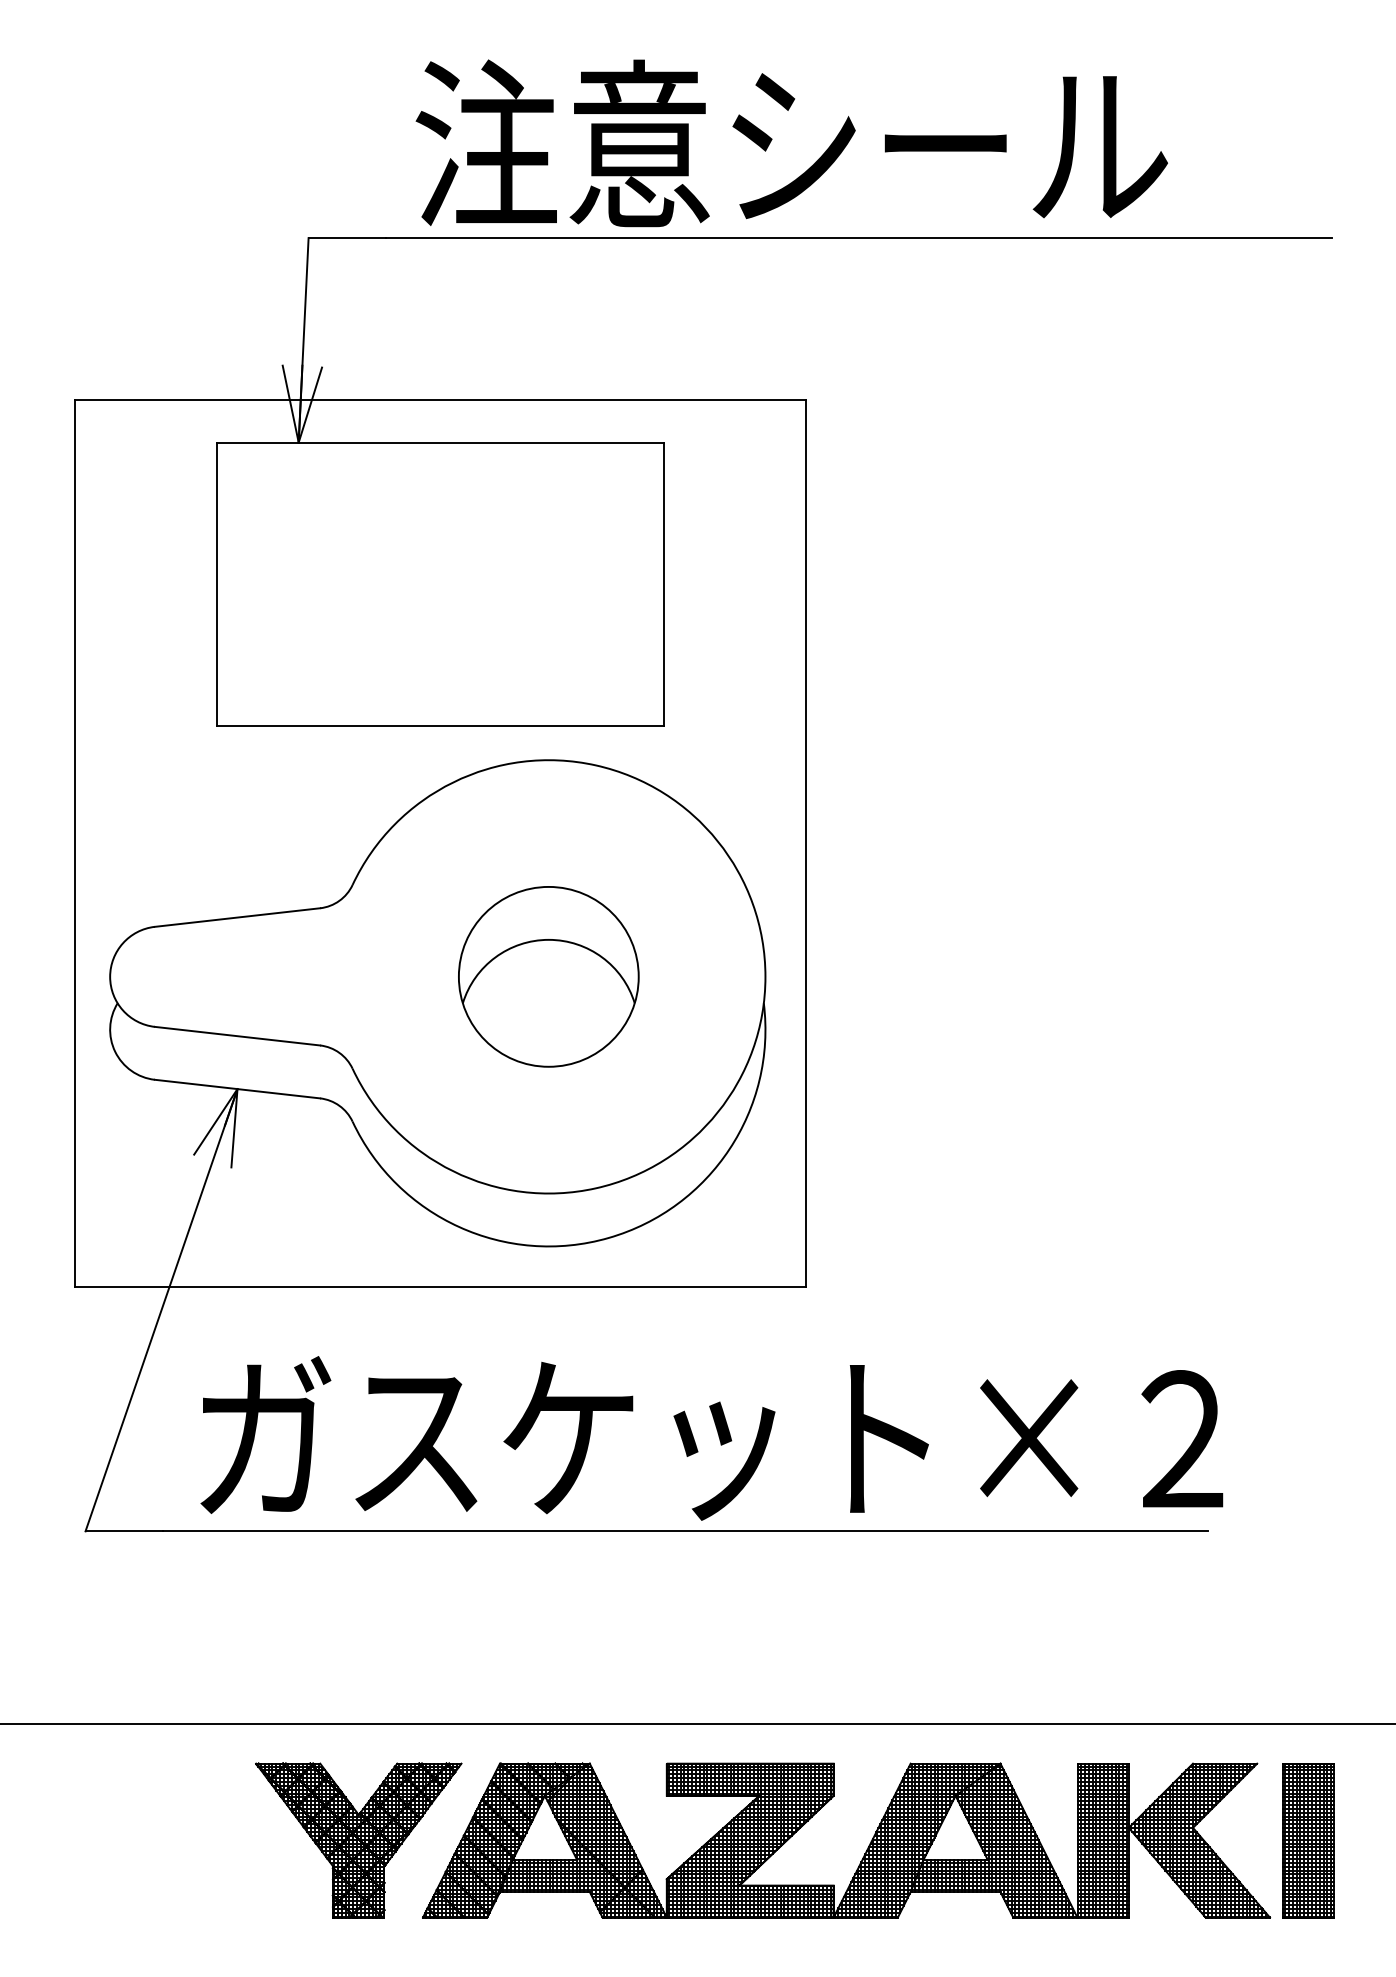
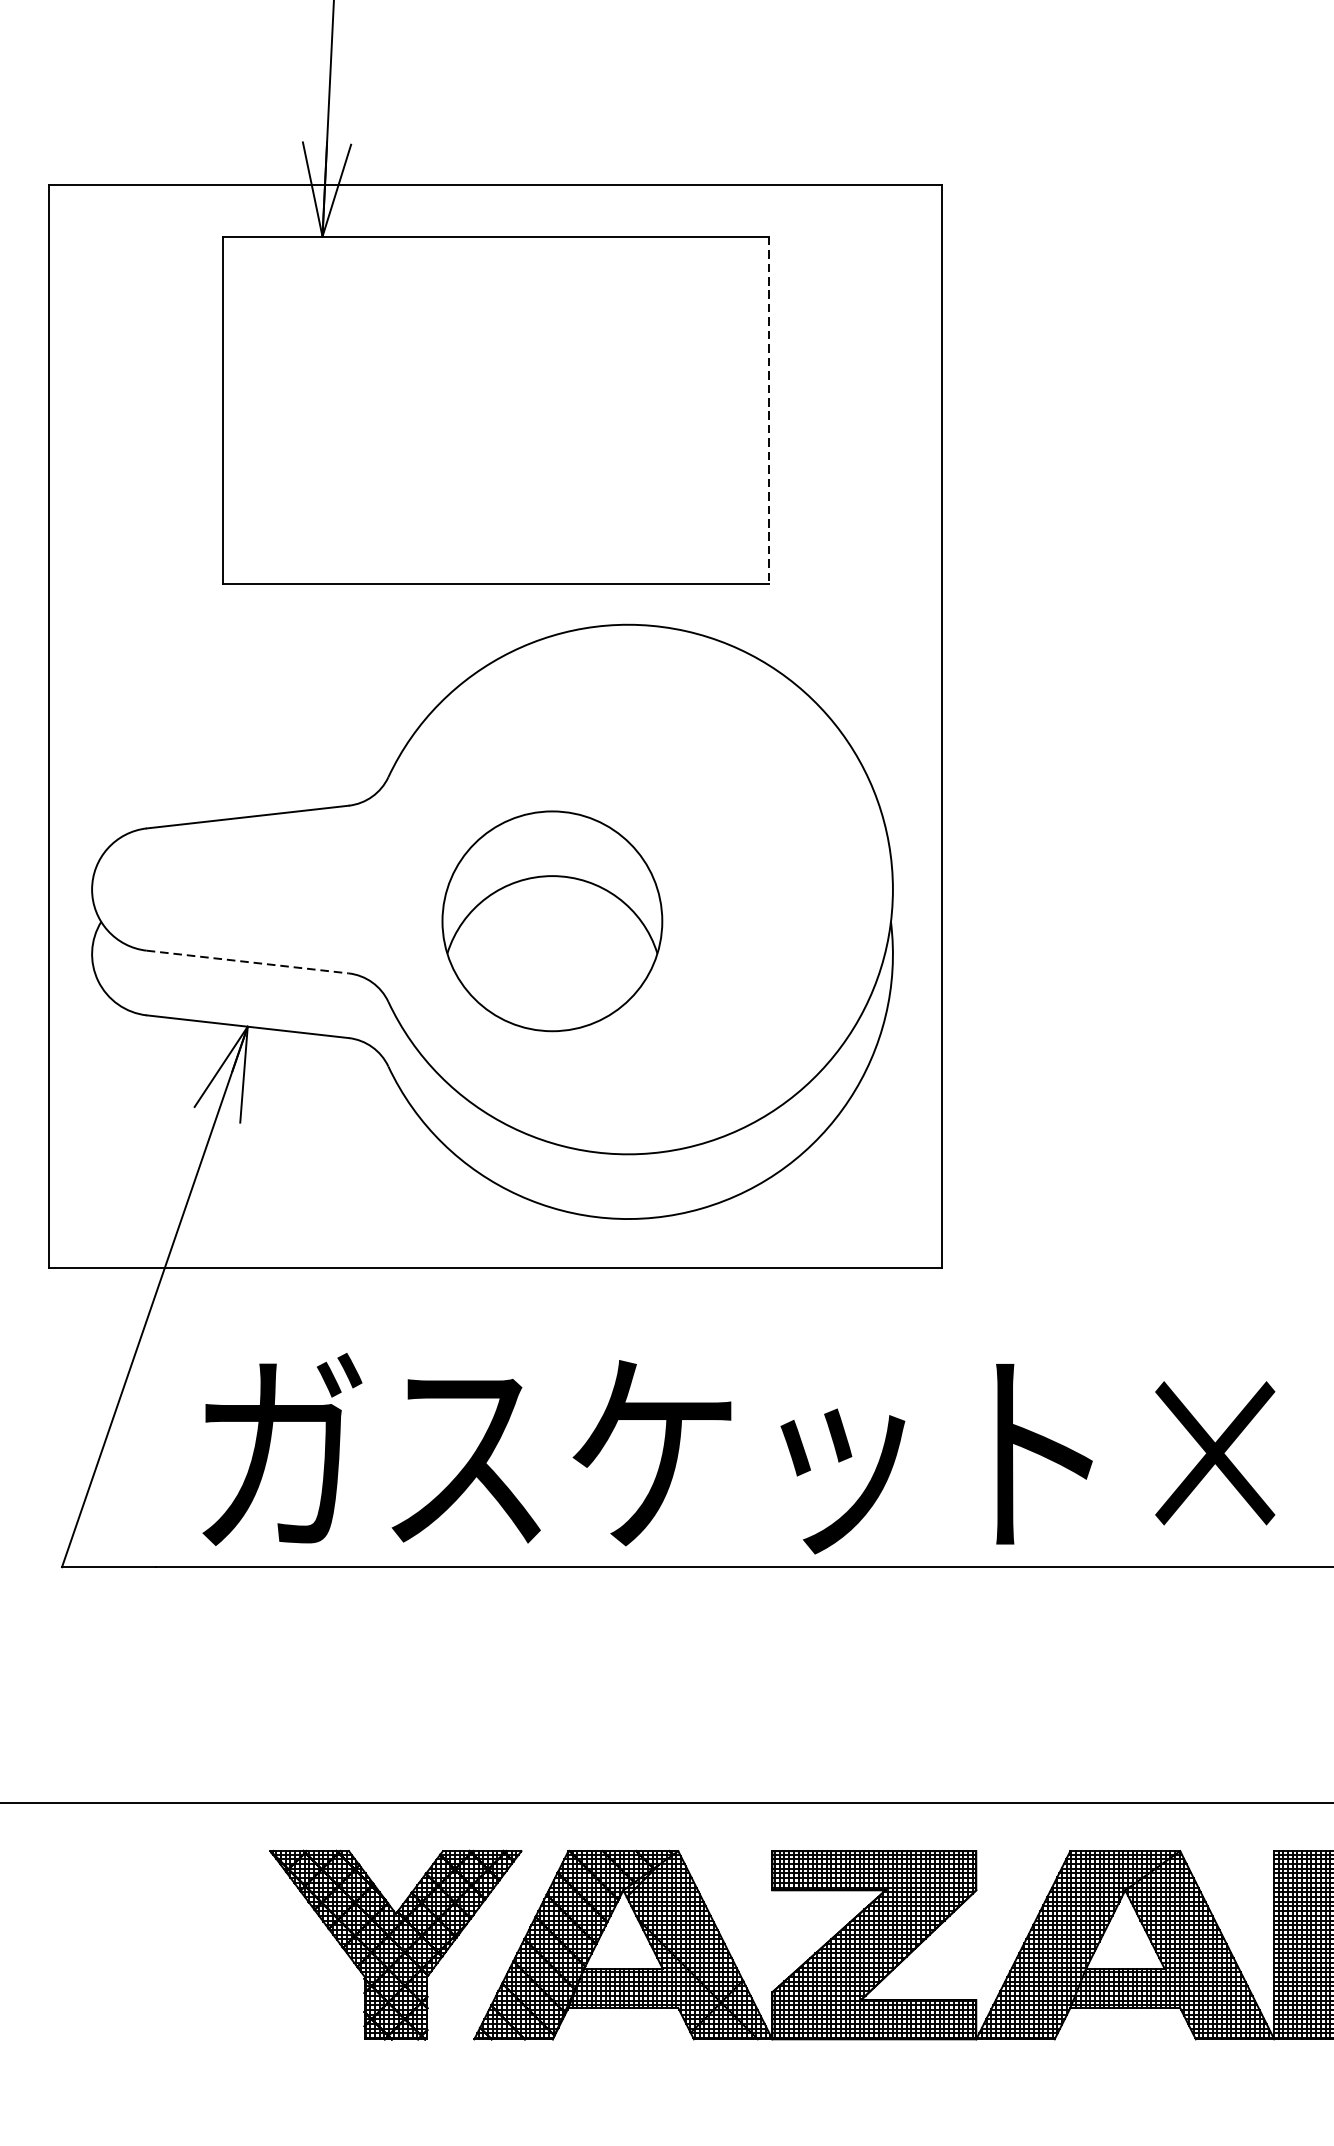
line: (663, 584) -> (768, 410), solid -> dashed
part: (548, 976) -> (552, 920), moved
line: (238, 1036) -> (248, 962), solid -> dashed

